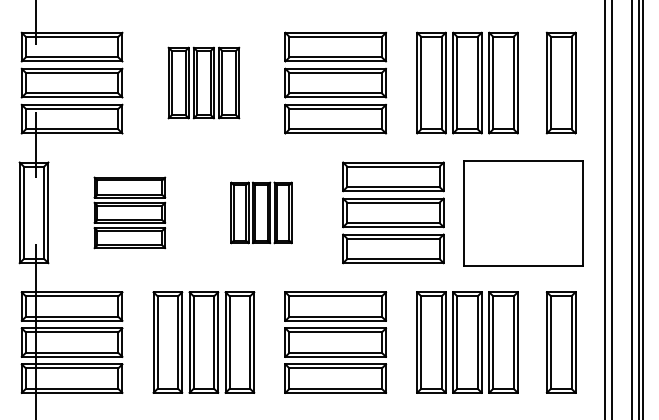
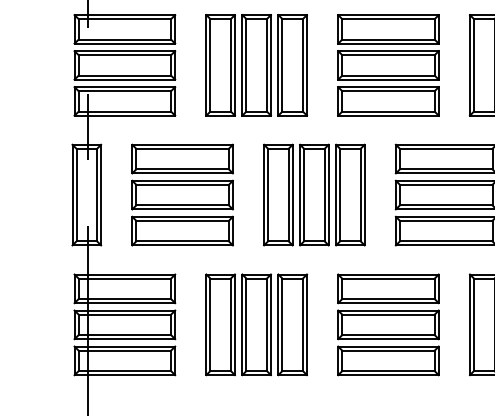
part: (203, 82) -> (256, 64), size x1.43
part: (129, 212) -> (182, 194), size x1.43
part: (261, 212) -> (314, 194), size x1.67

